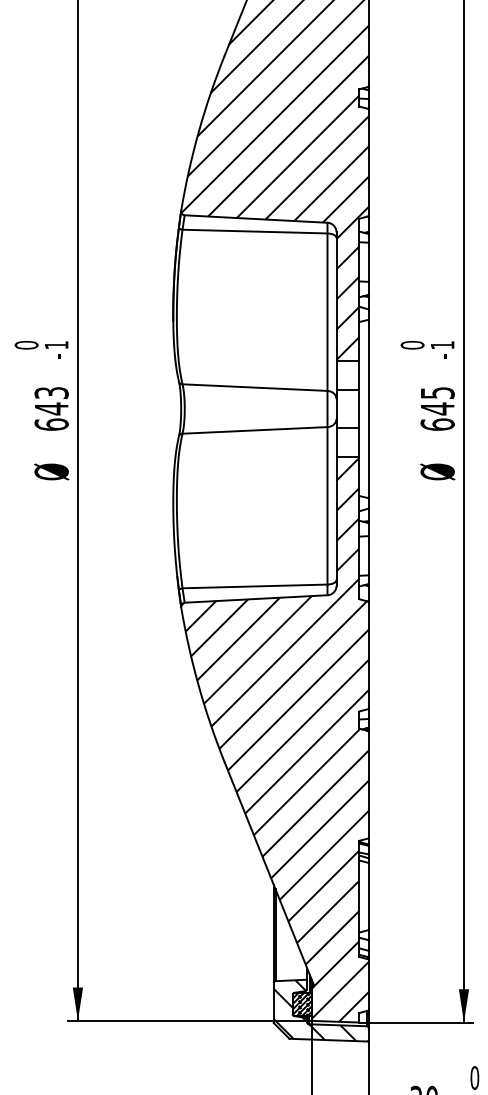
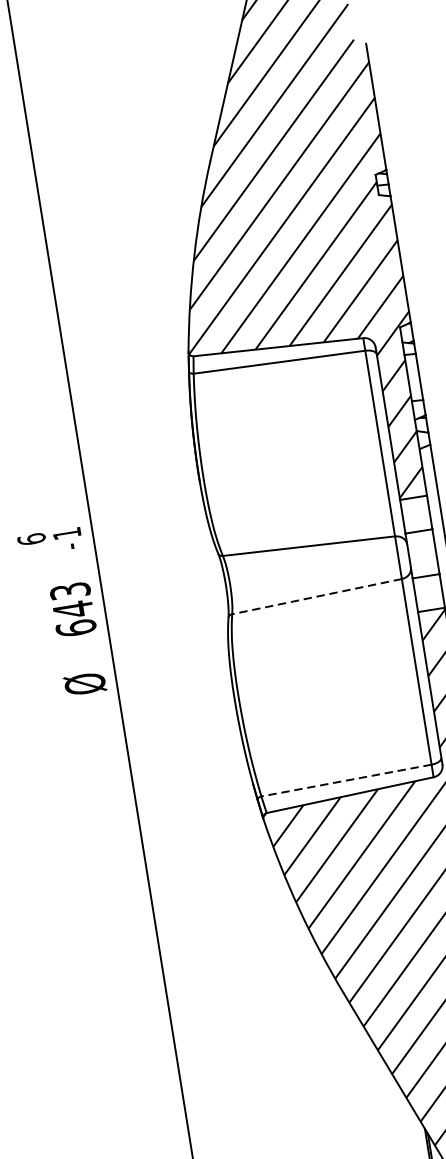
text: (26, 344) -> (31, 538), 0 -> 6
line: (255, 430) -> (317, 596), solid -> dashed
line: (255, 586) -> (347, 780), solid -> dashed

